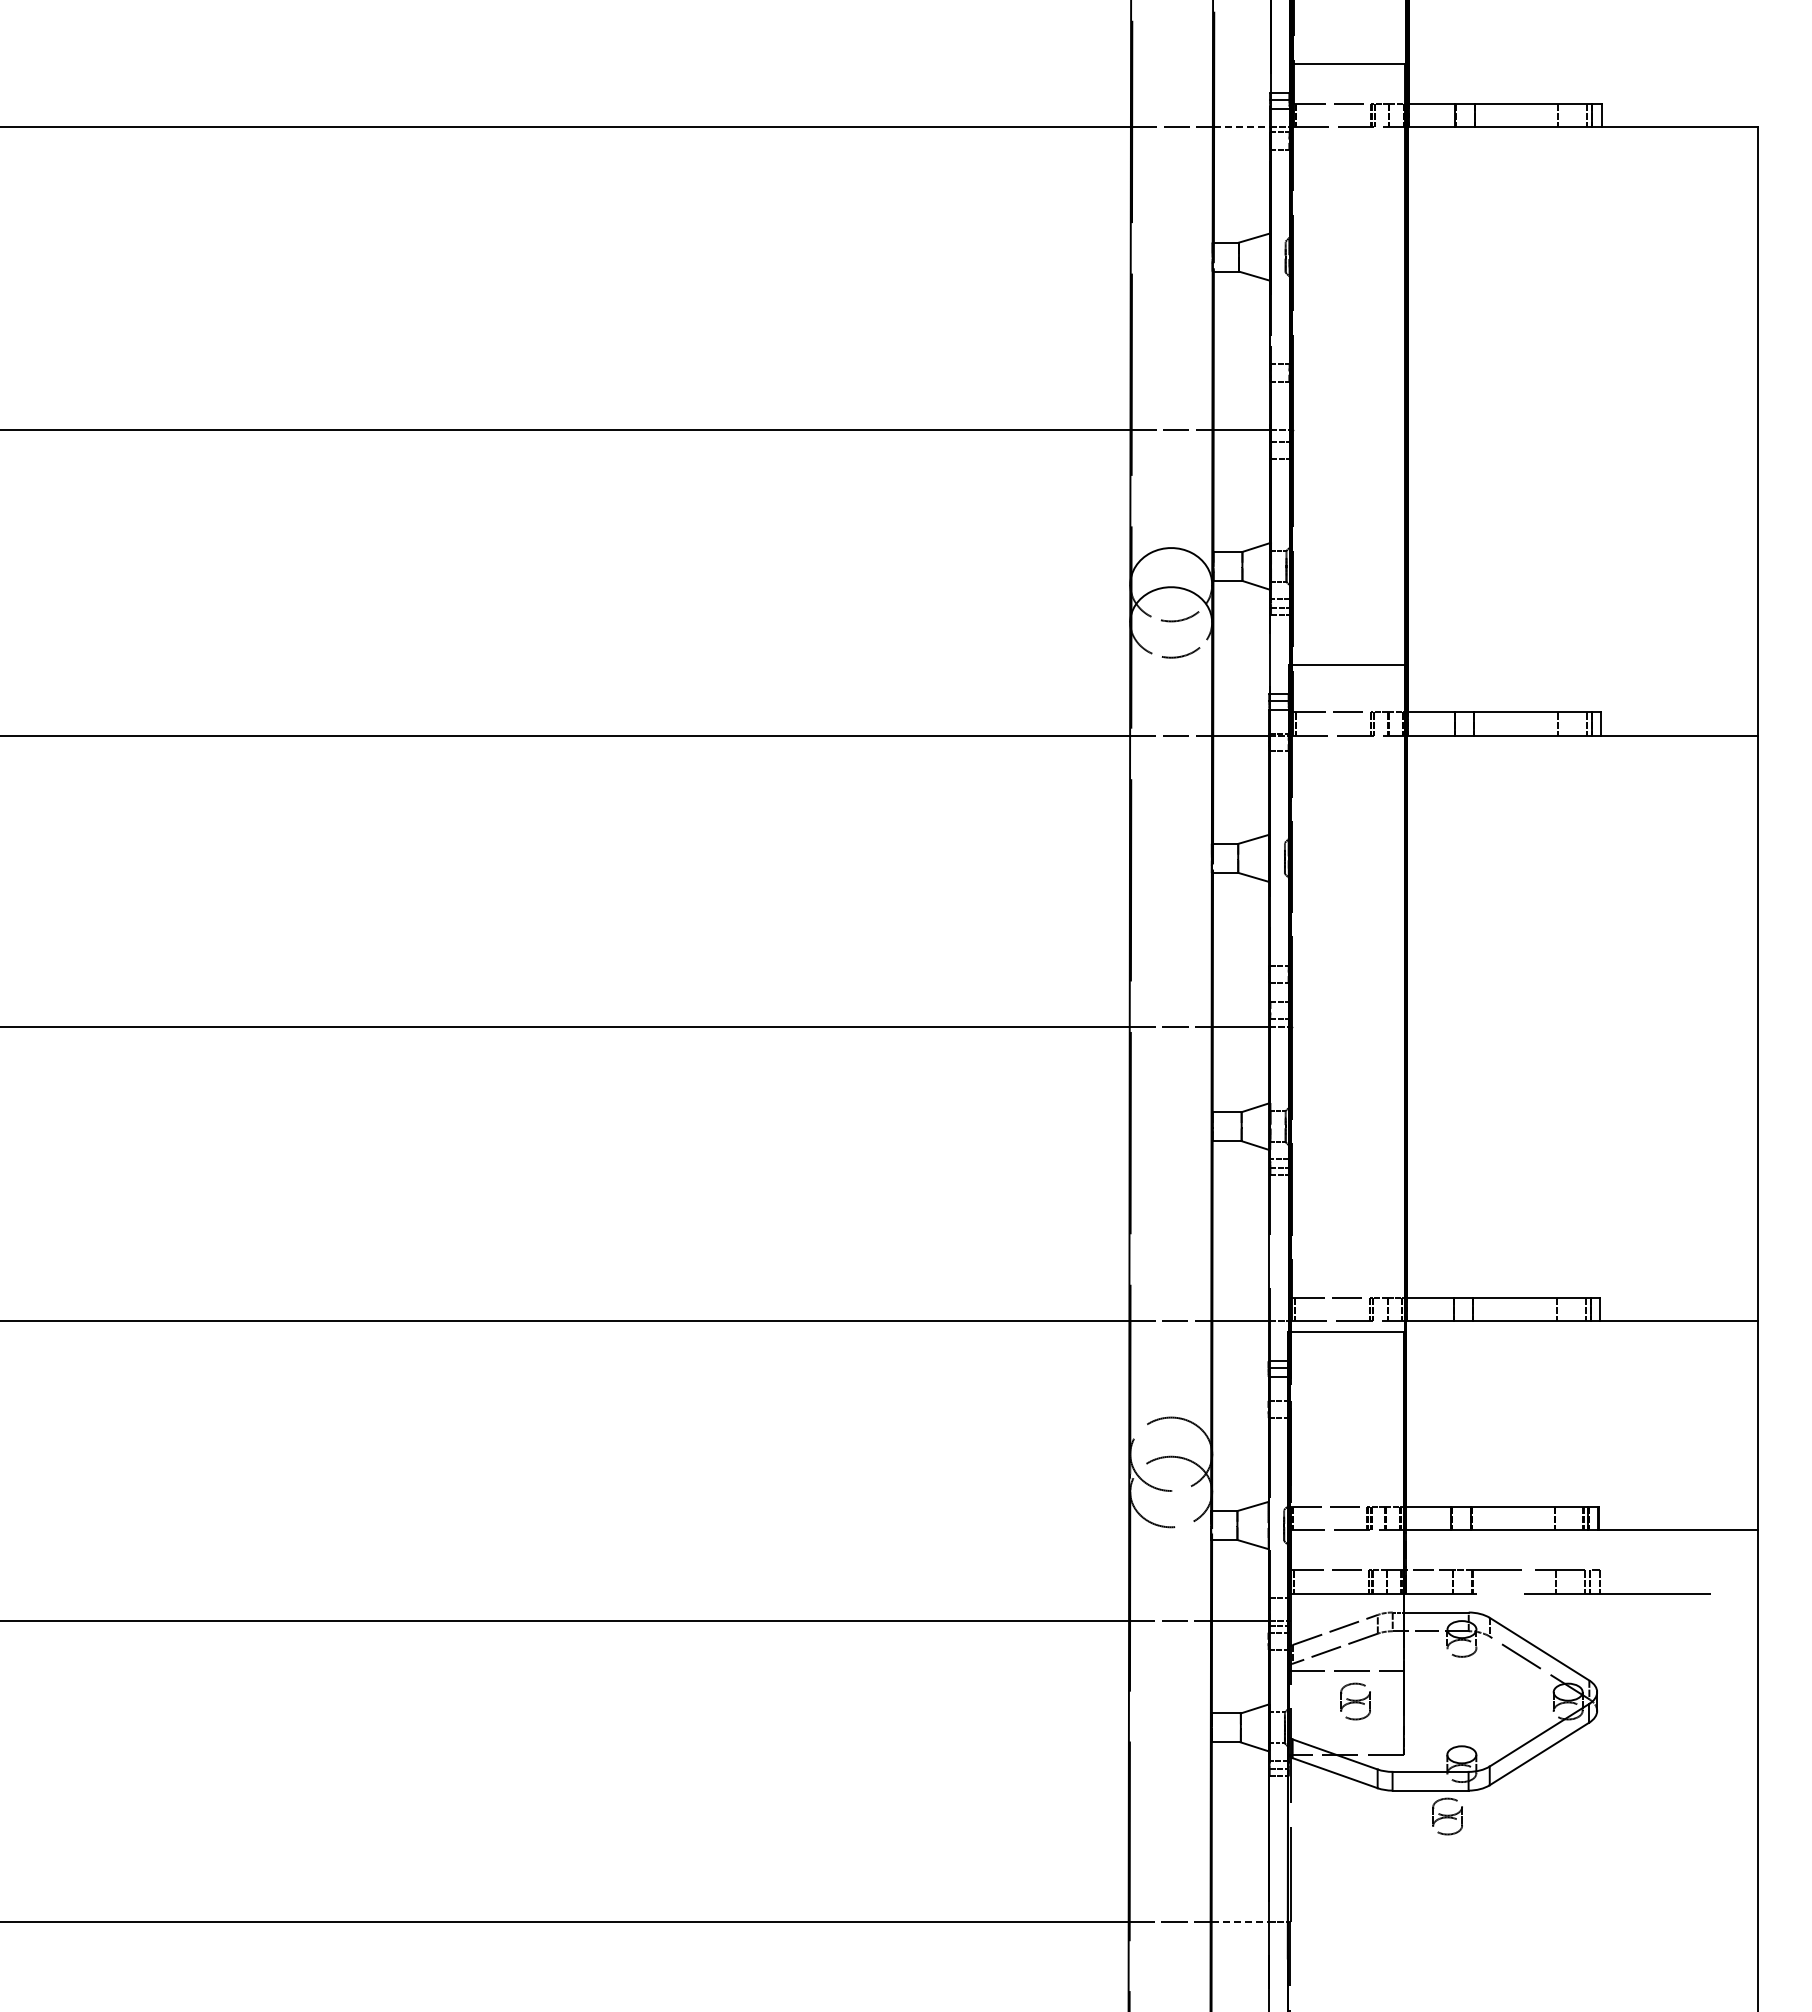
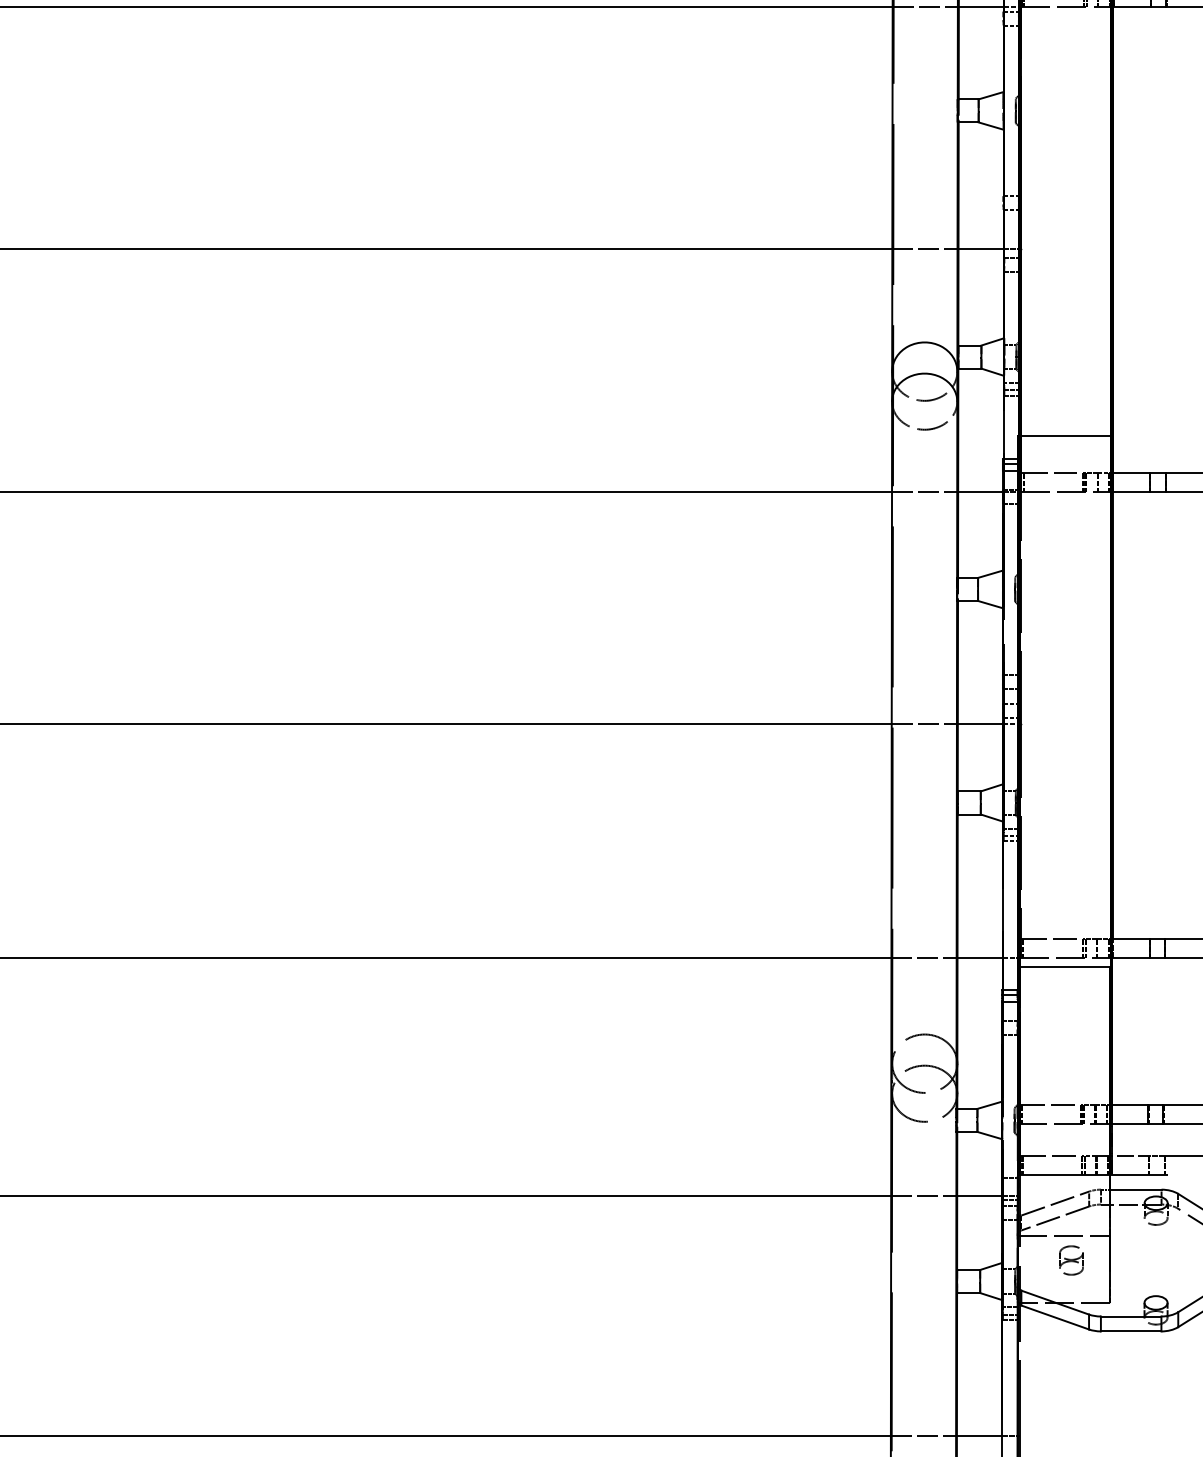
line: (1242, 126) -> (981, 6), dashed -> solid
part: (1447, 1816) -> (1144, 1352), removed
line: (1240, 1922) -> (979, 1436), dashed -> solid

